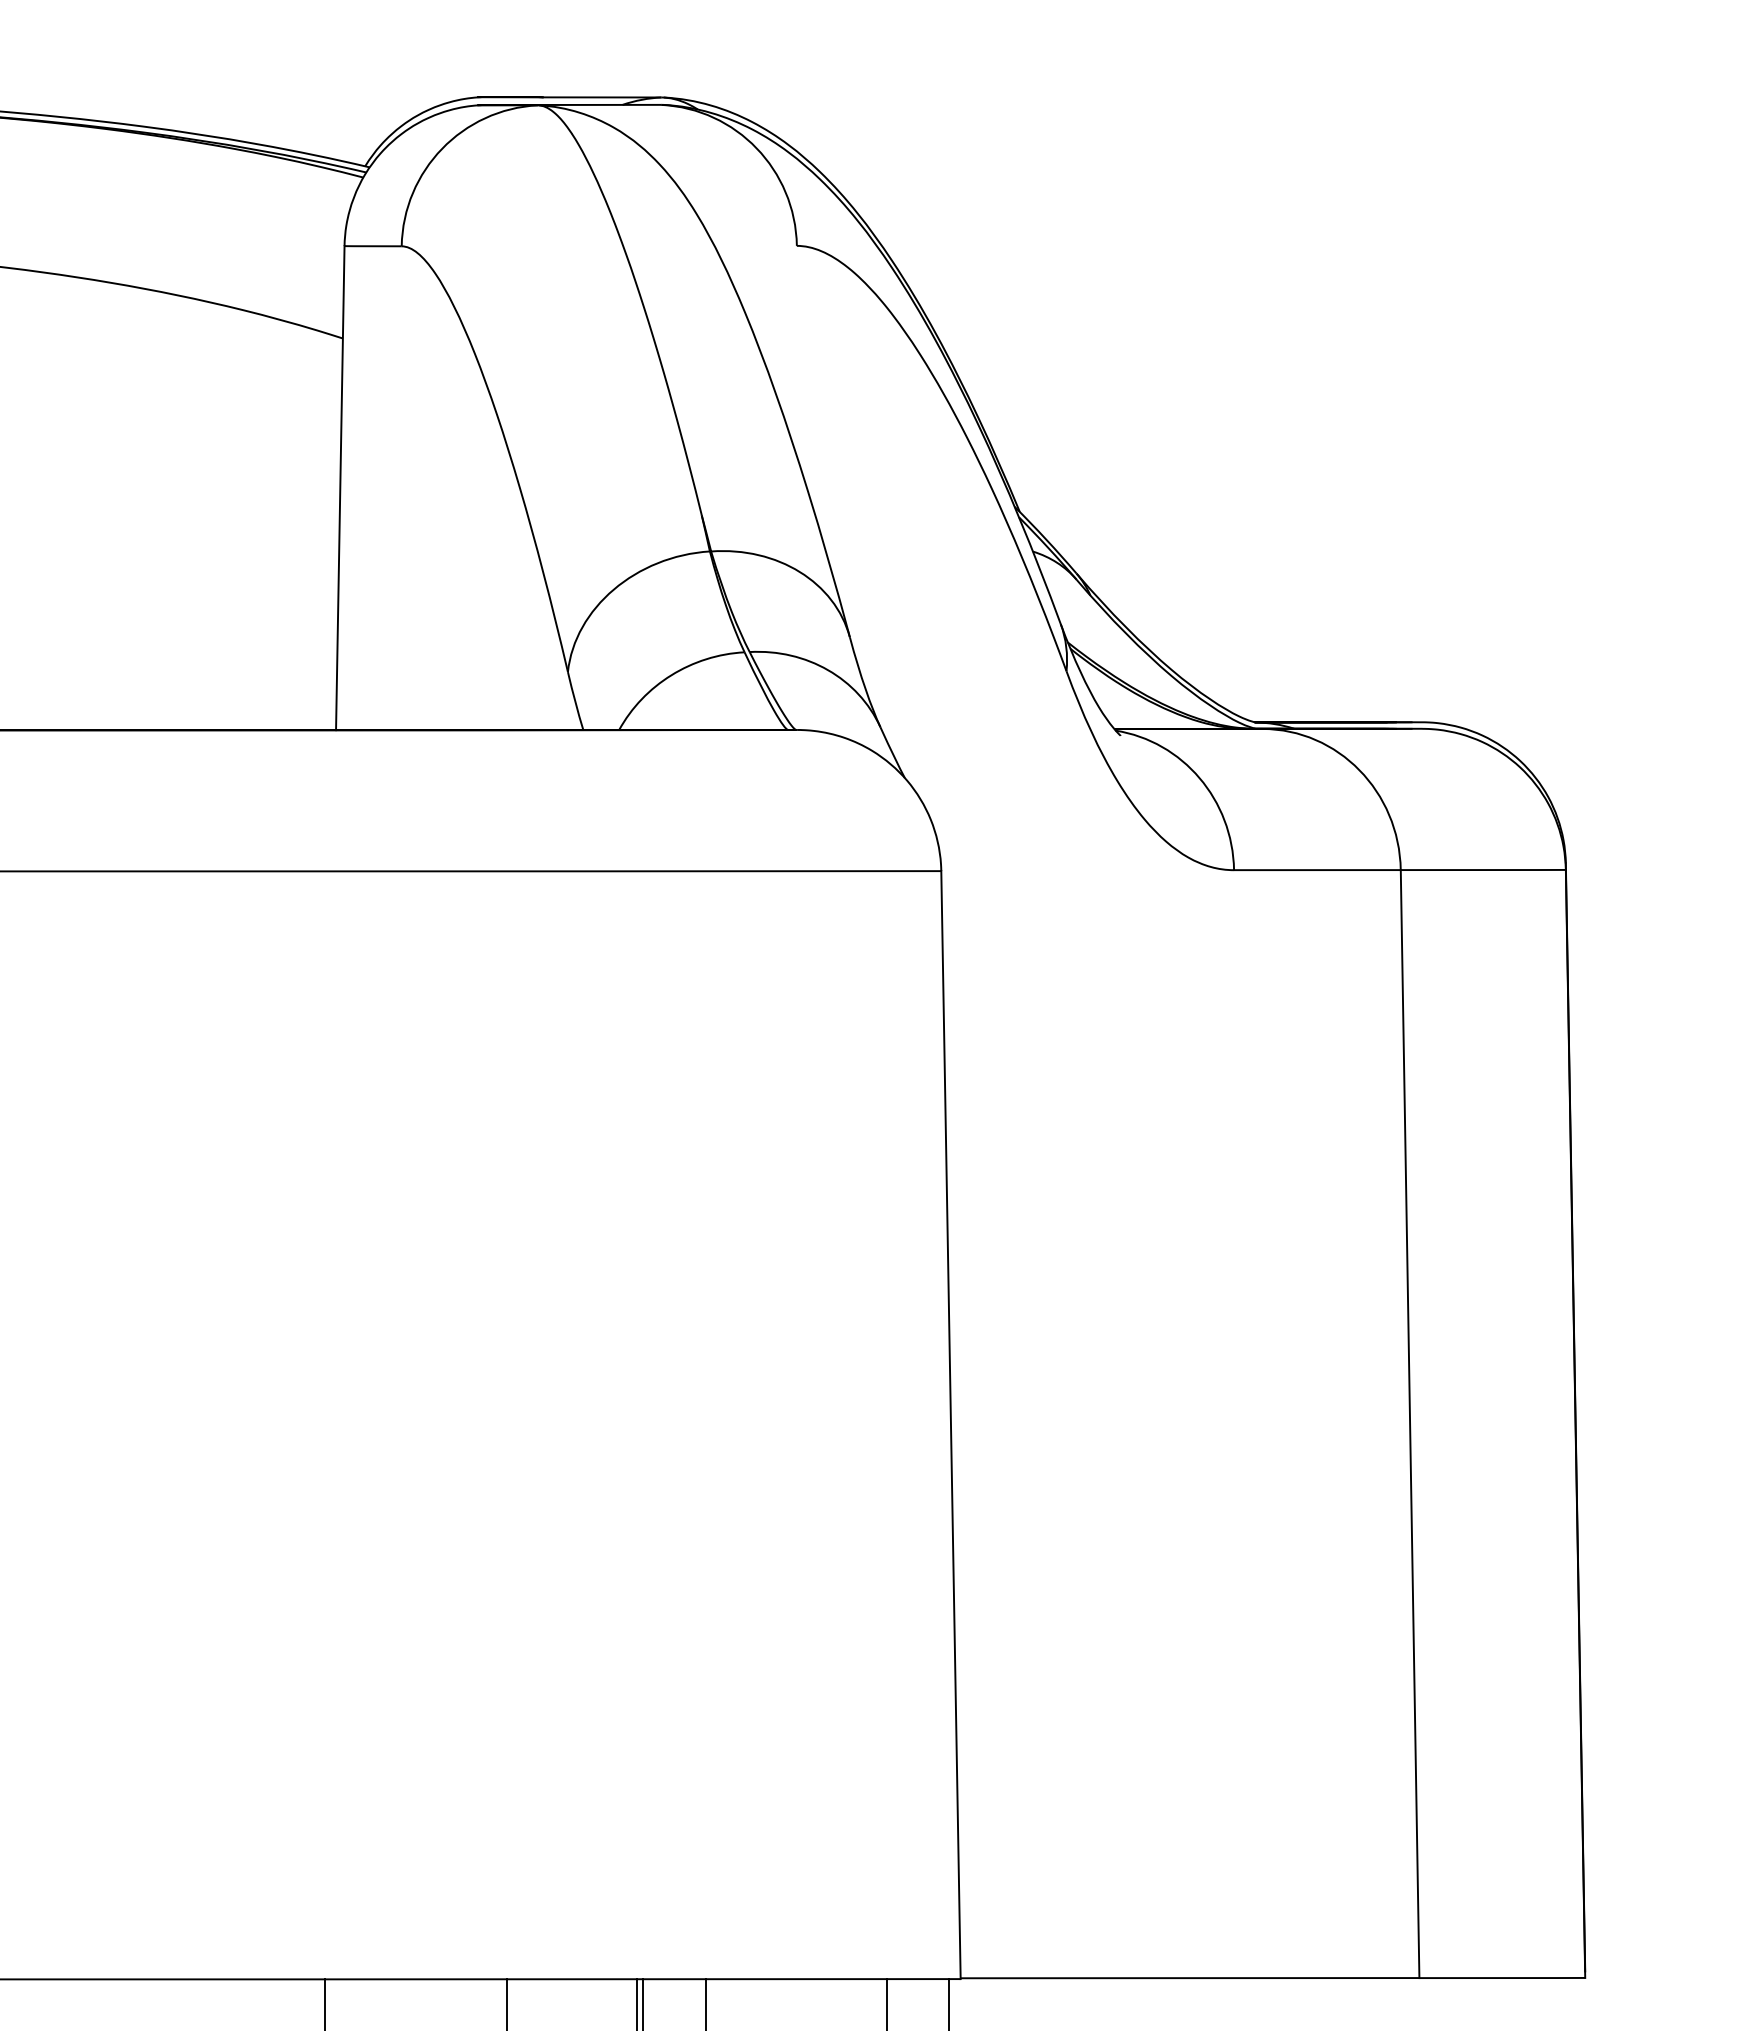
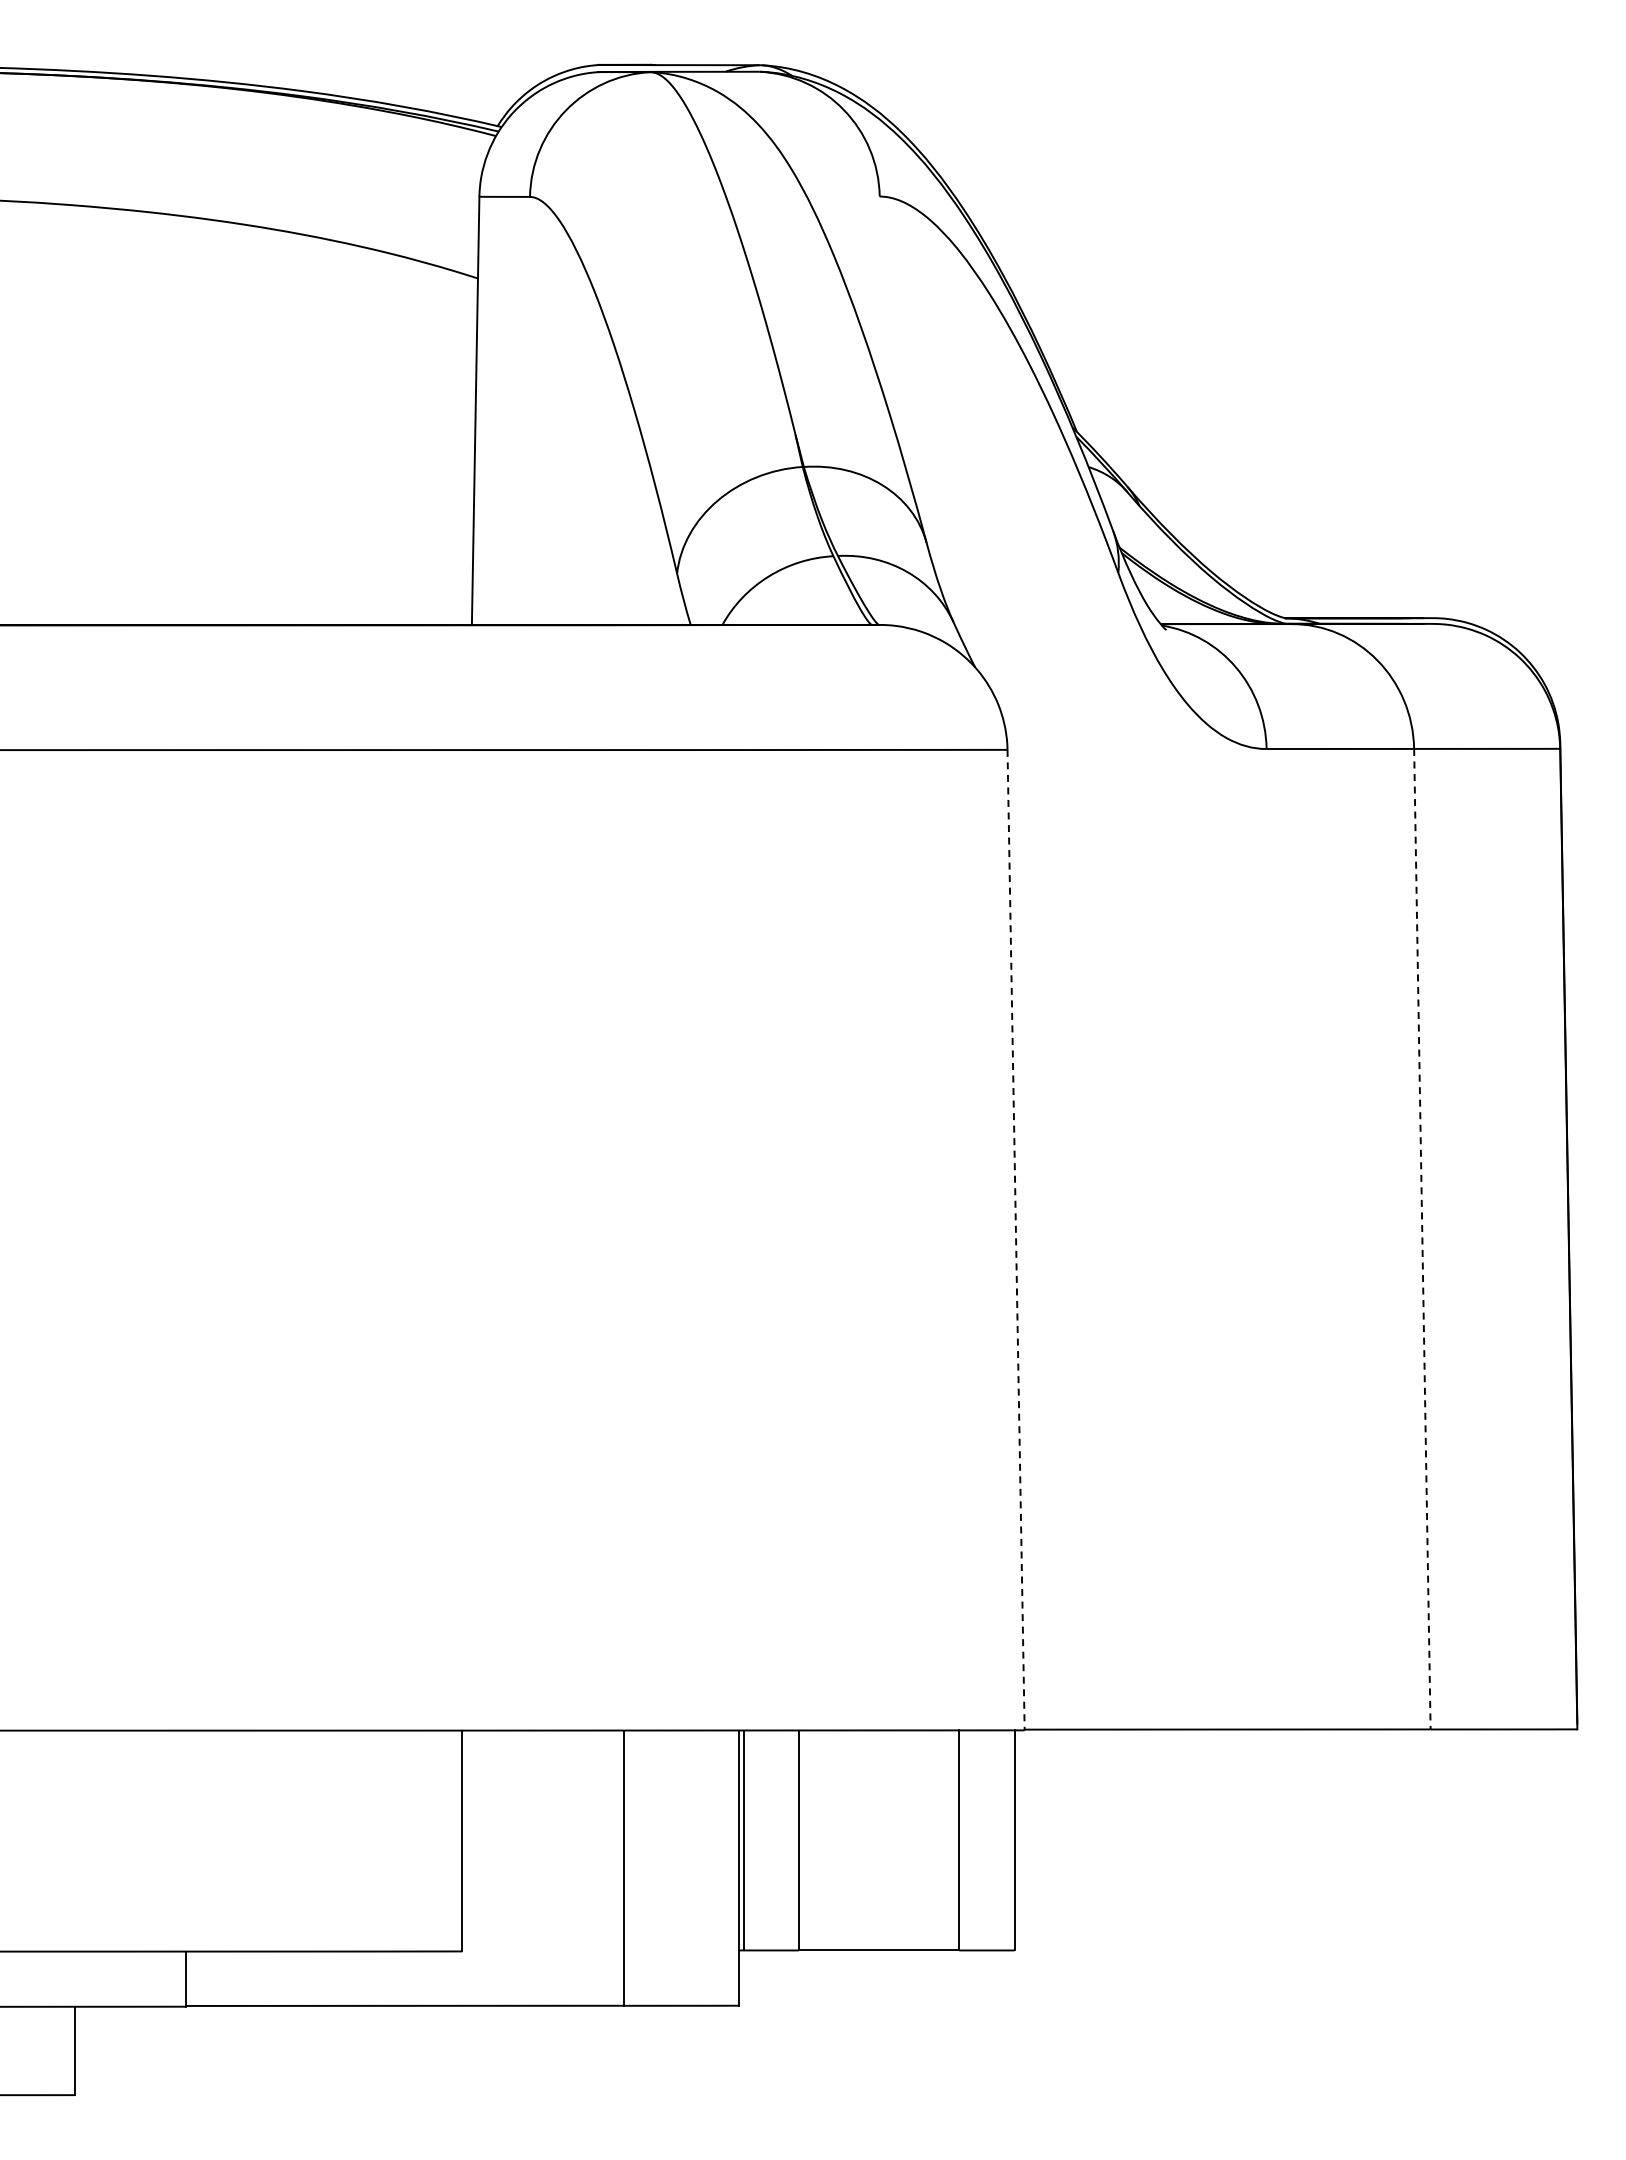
line: (1410, 1424) -> (1422, 1239), solid -> dashed
line: (951, 1425) -> (1016, 1240), solid -> dashed

